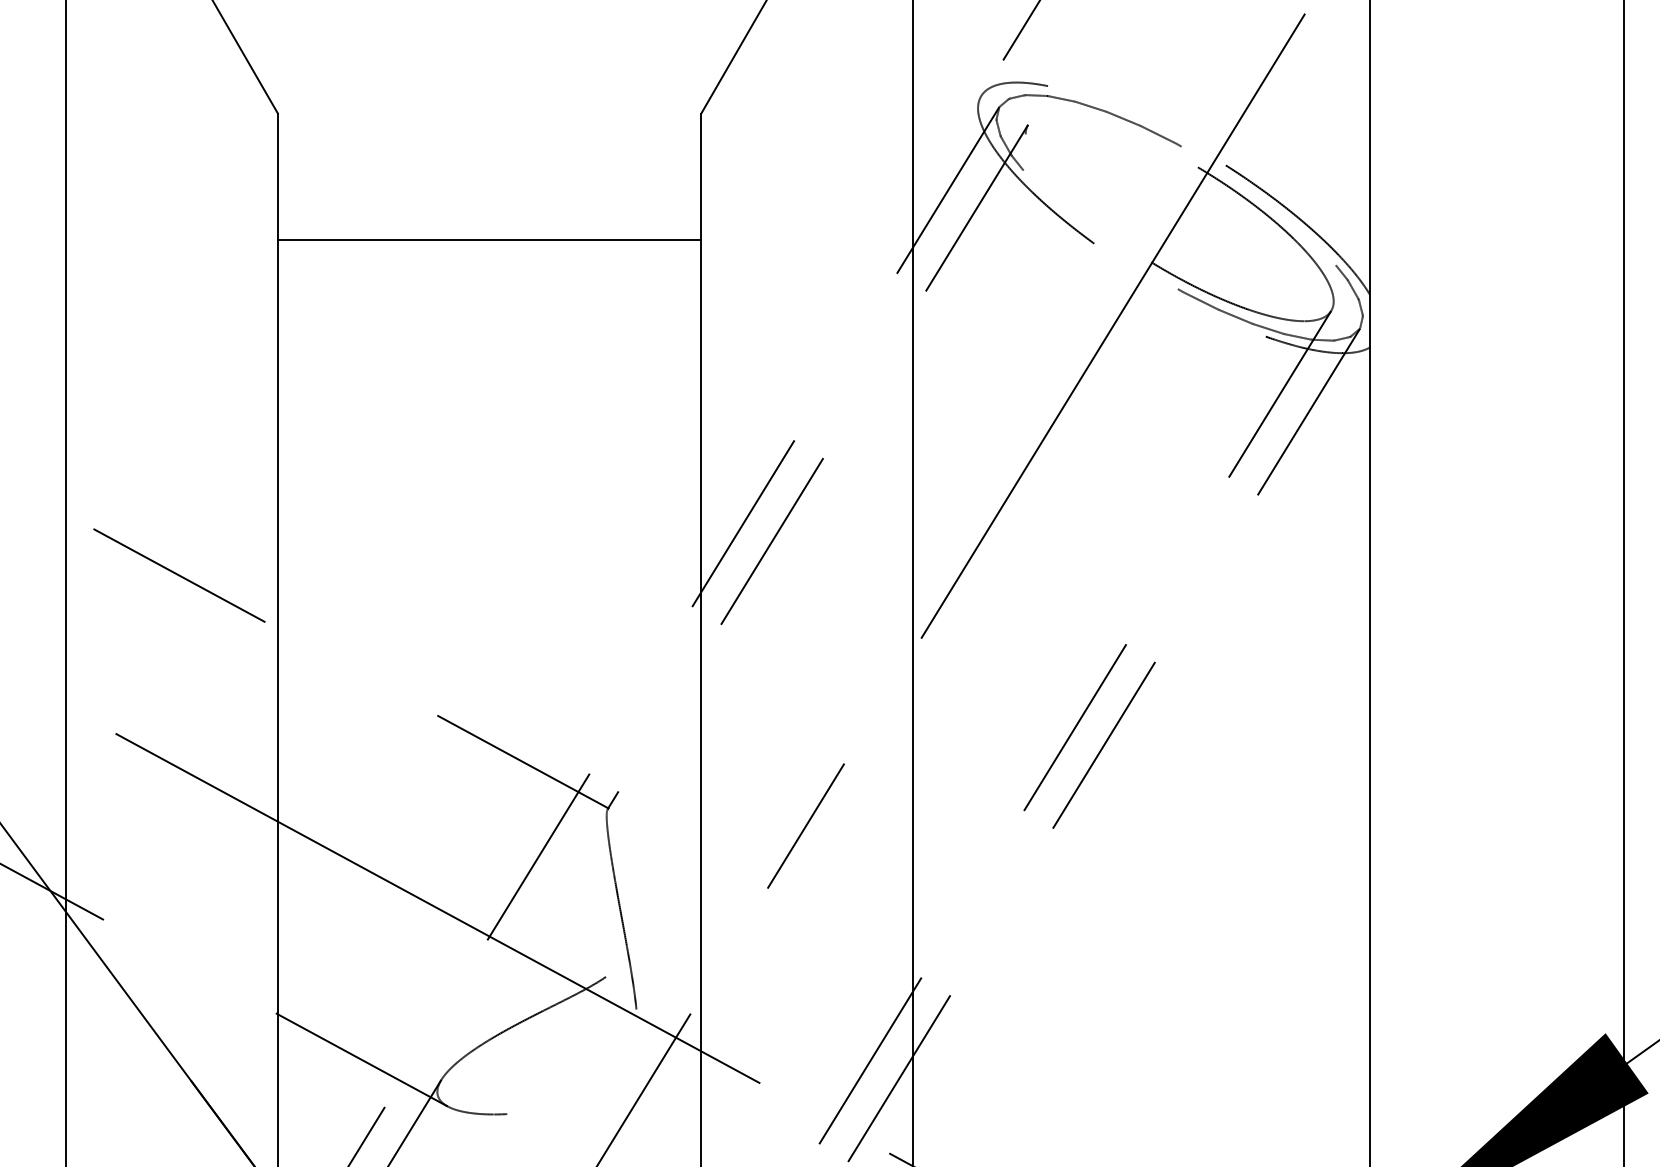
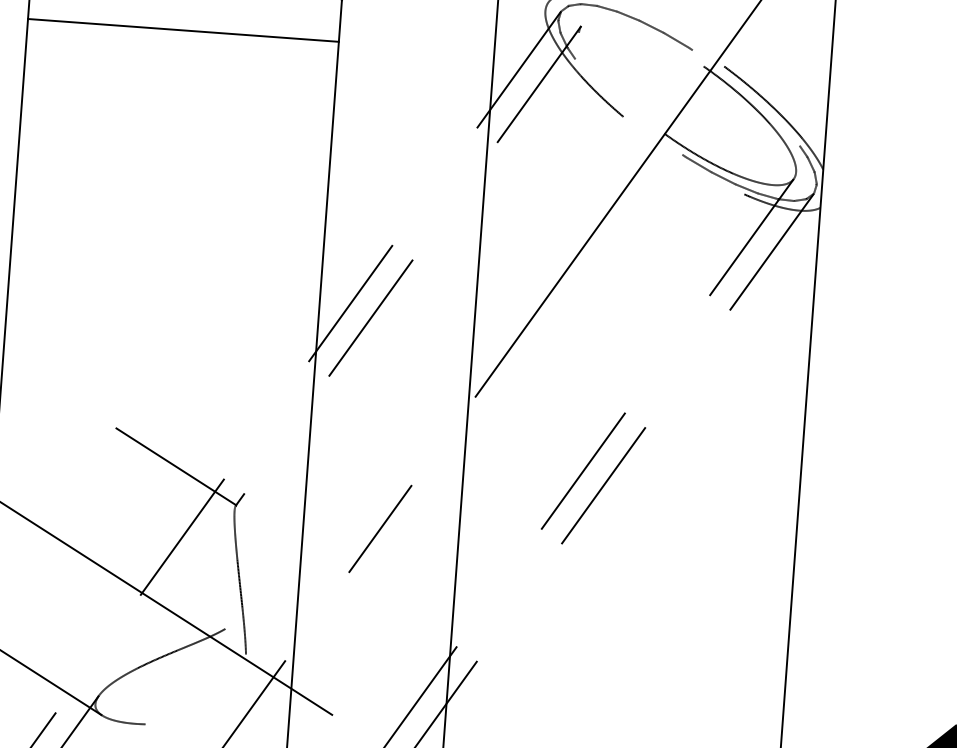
line: (489, 240) -> (183, 30), moved

